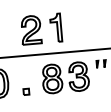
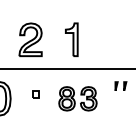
part: (31, 29) -> (30, 39), moved
part: (65, 77) -> (77, 98), size x0.7
part: (26, 92) -> (35, 94), moved

